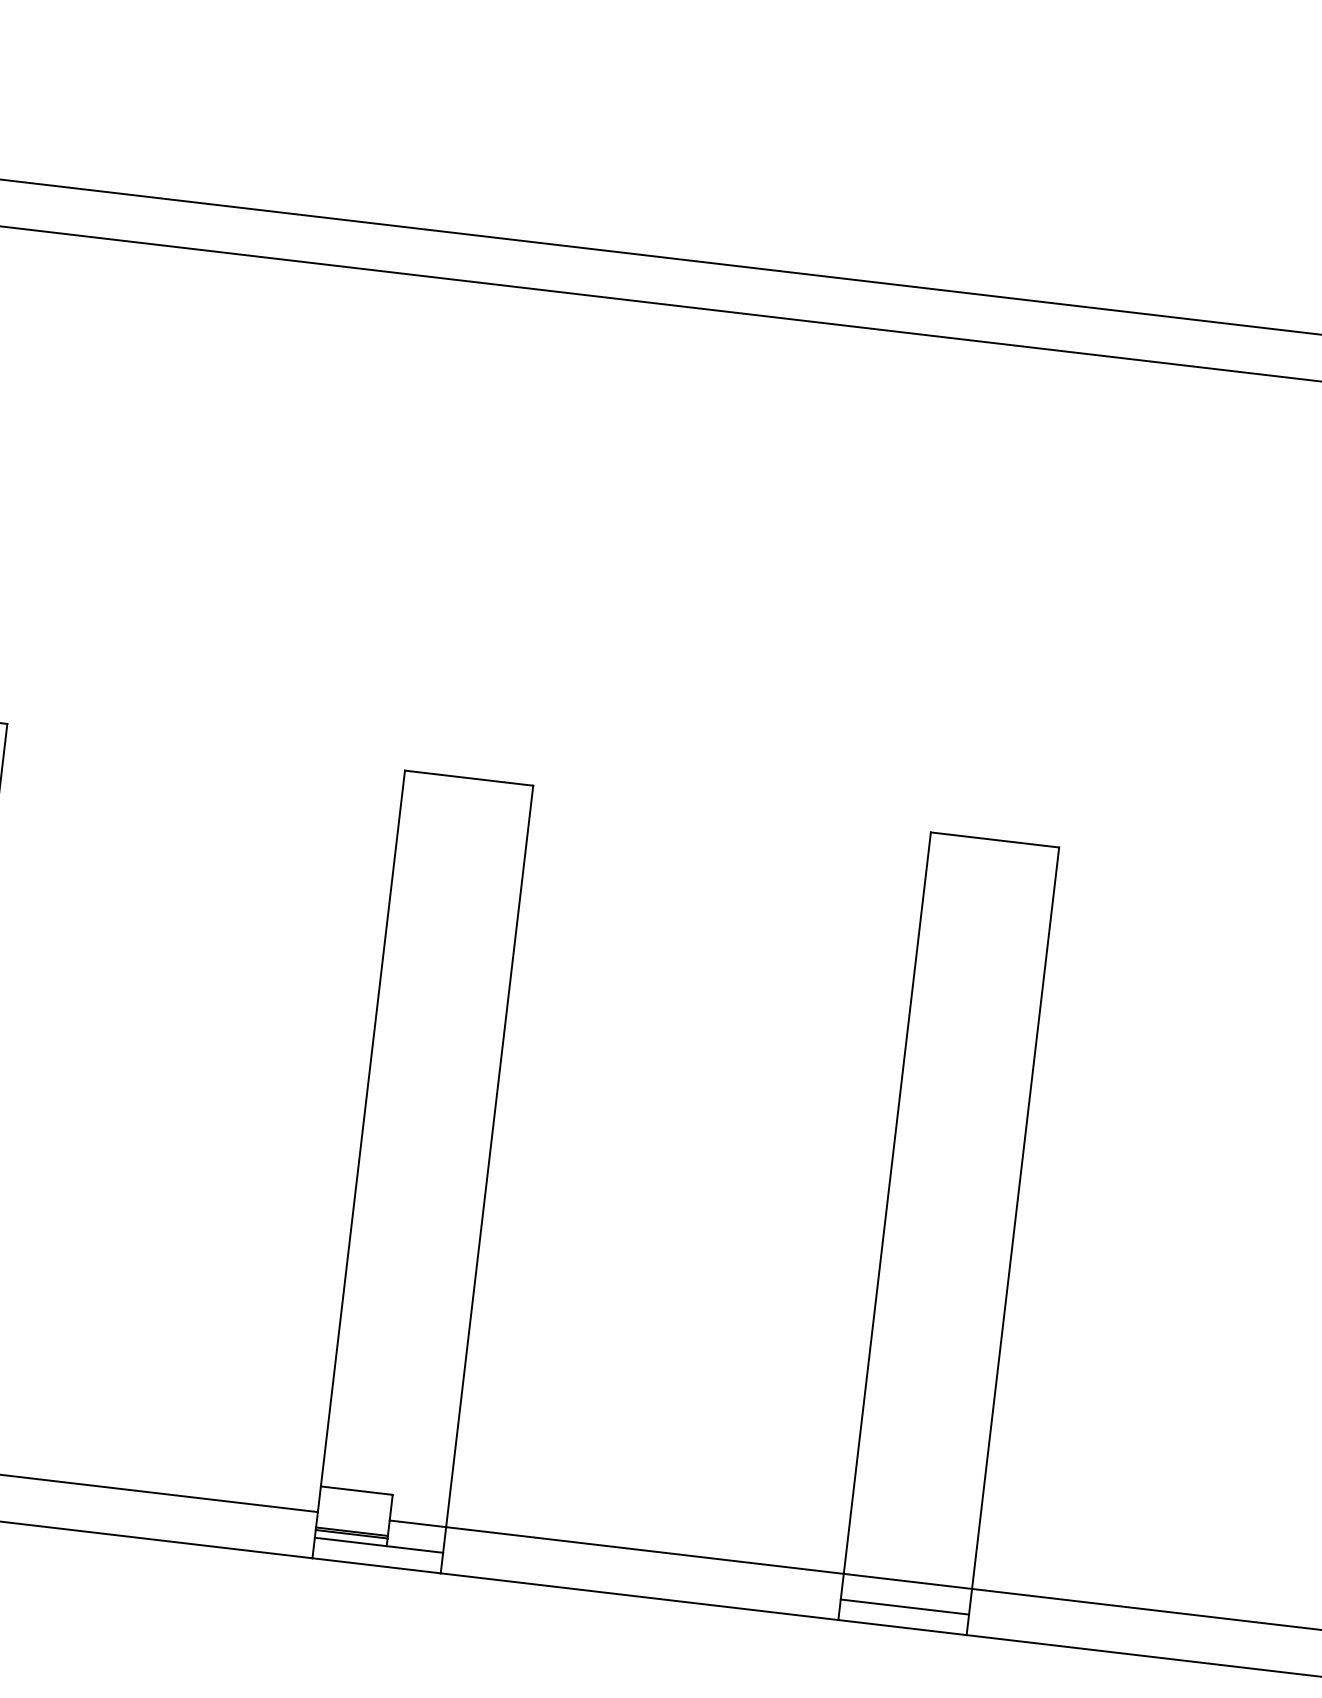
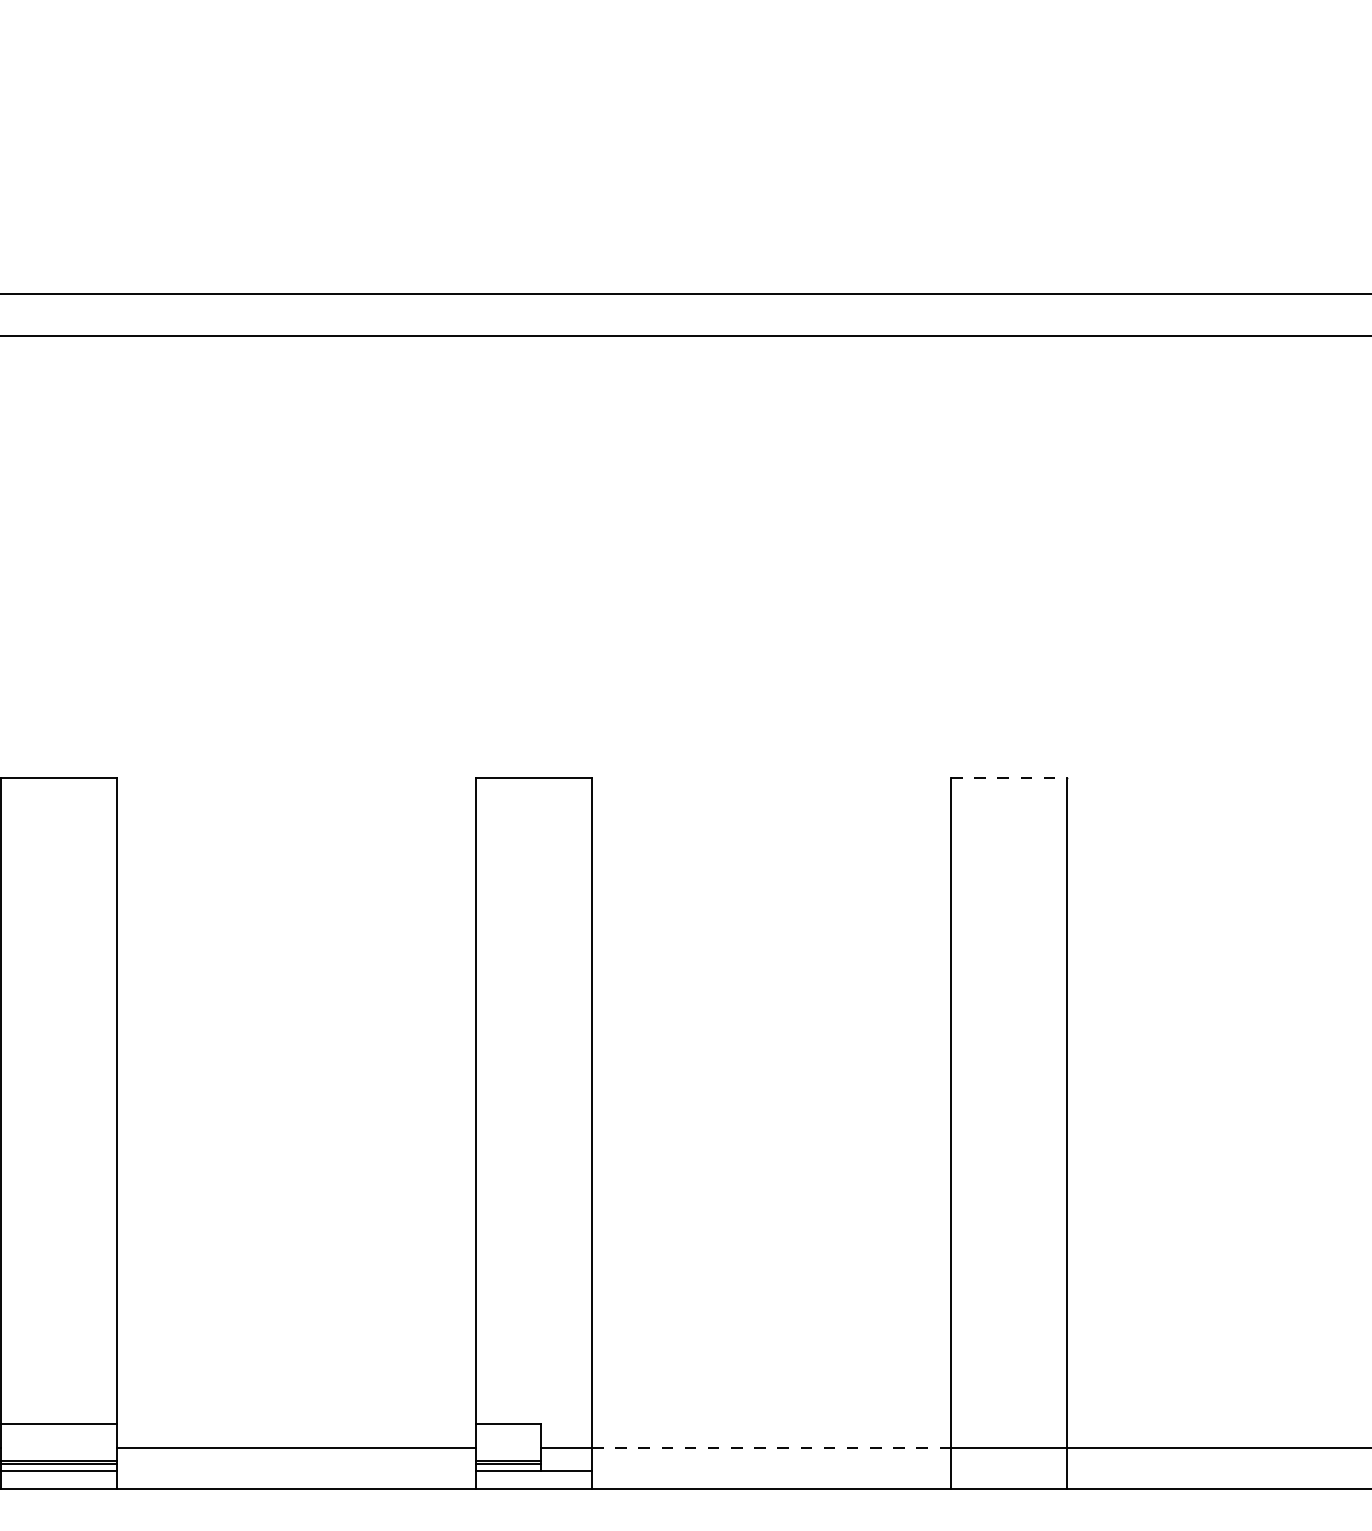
line: (995, 839) -> (1009, 777), solid -> dashed
line: (644, 1550) -> (771, 1447), solid -> dashed
line: (904, 1606) -> (1008, 1470), removed

